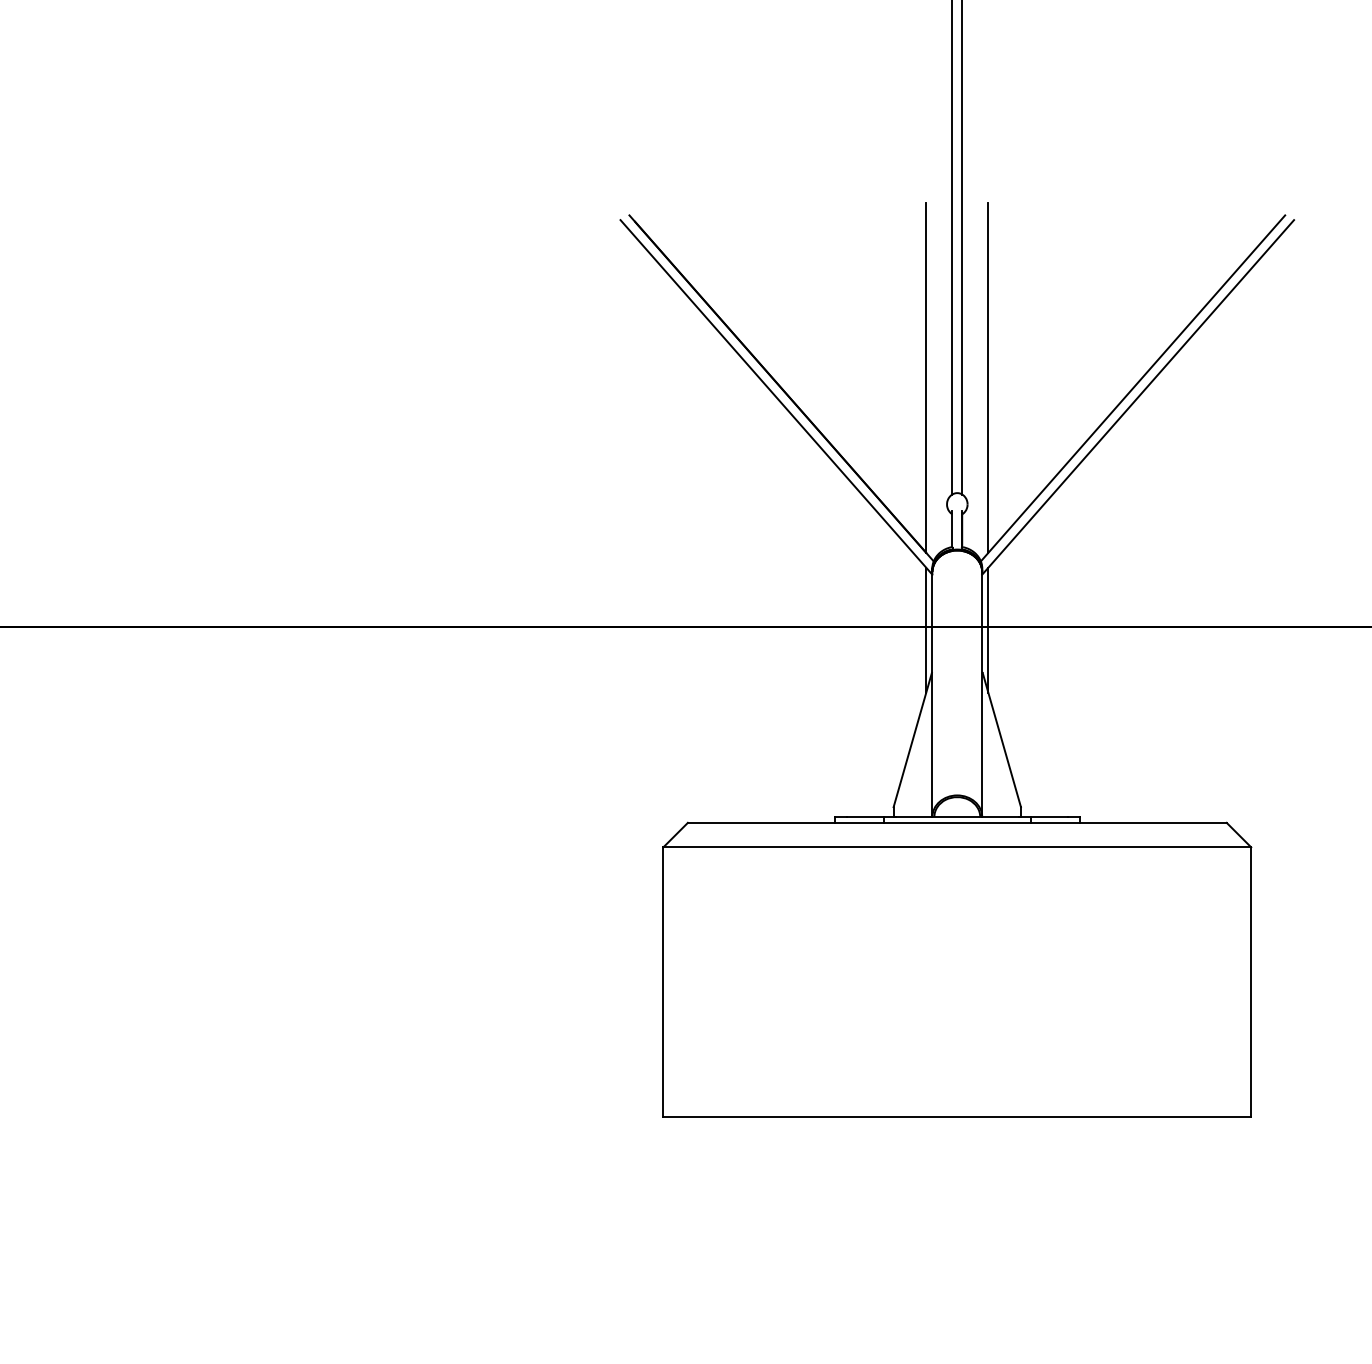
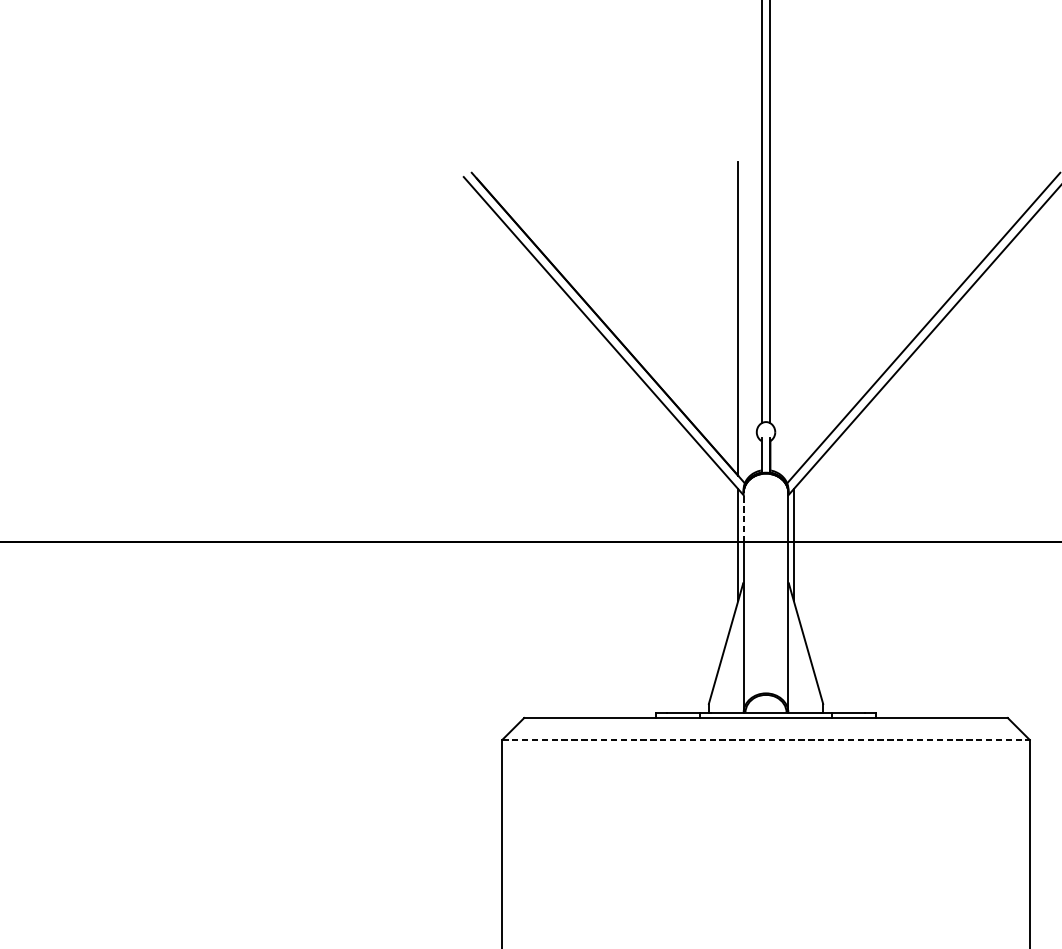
line: (988, 377) -> (794, 318), removed
line: (932, 598) -> (743, 516), solid -> dashed
line: (957, 847) -> (766, 740), solid -> dashed

